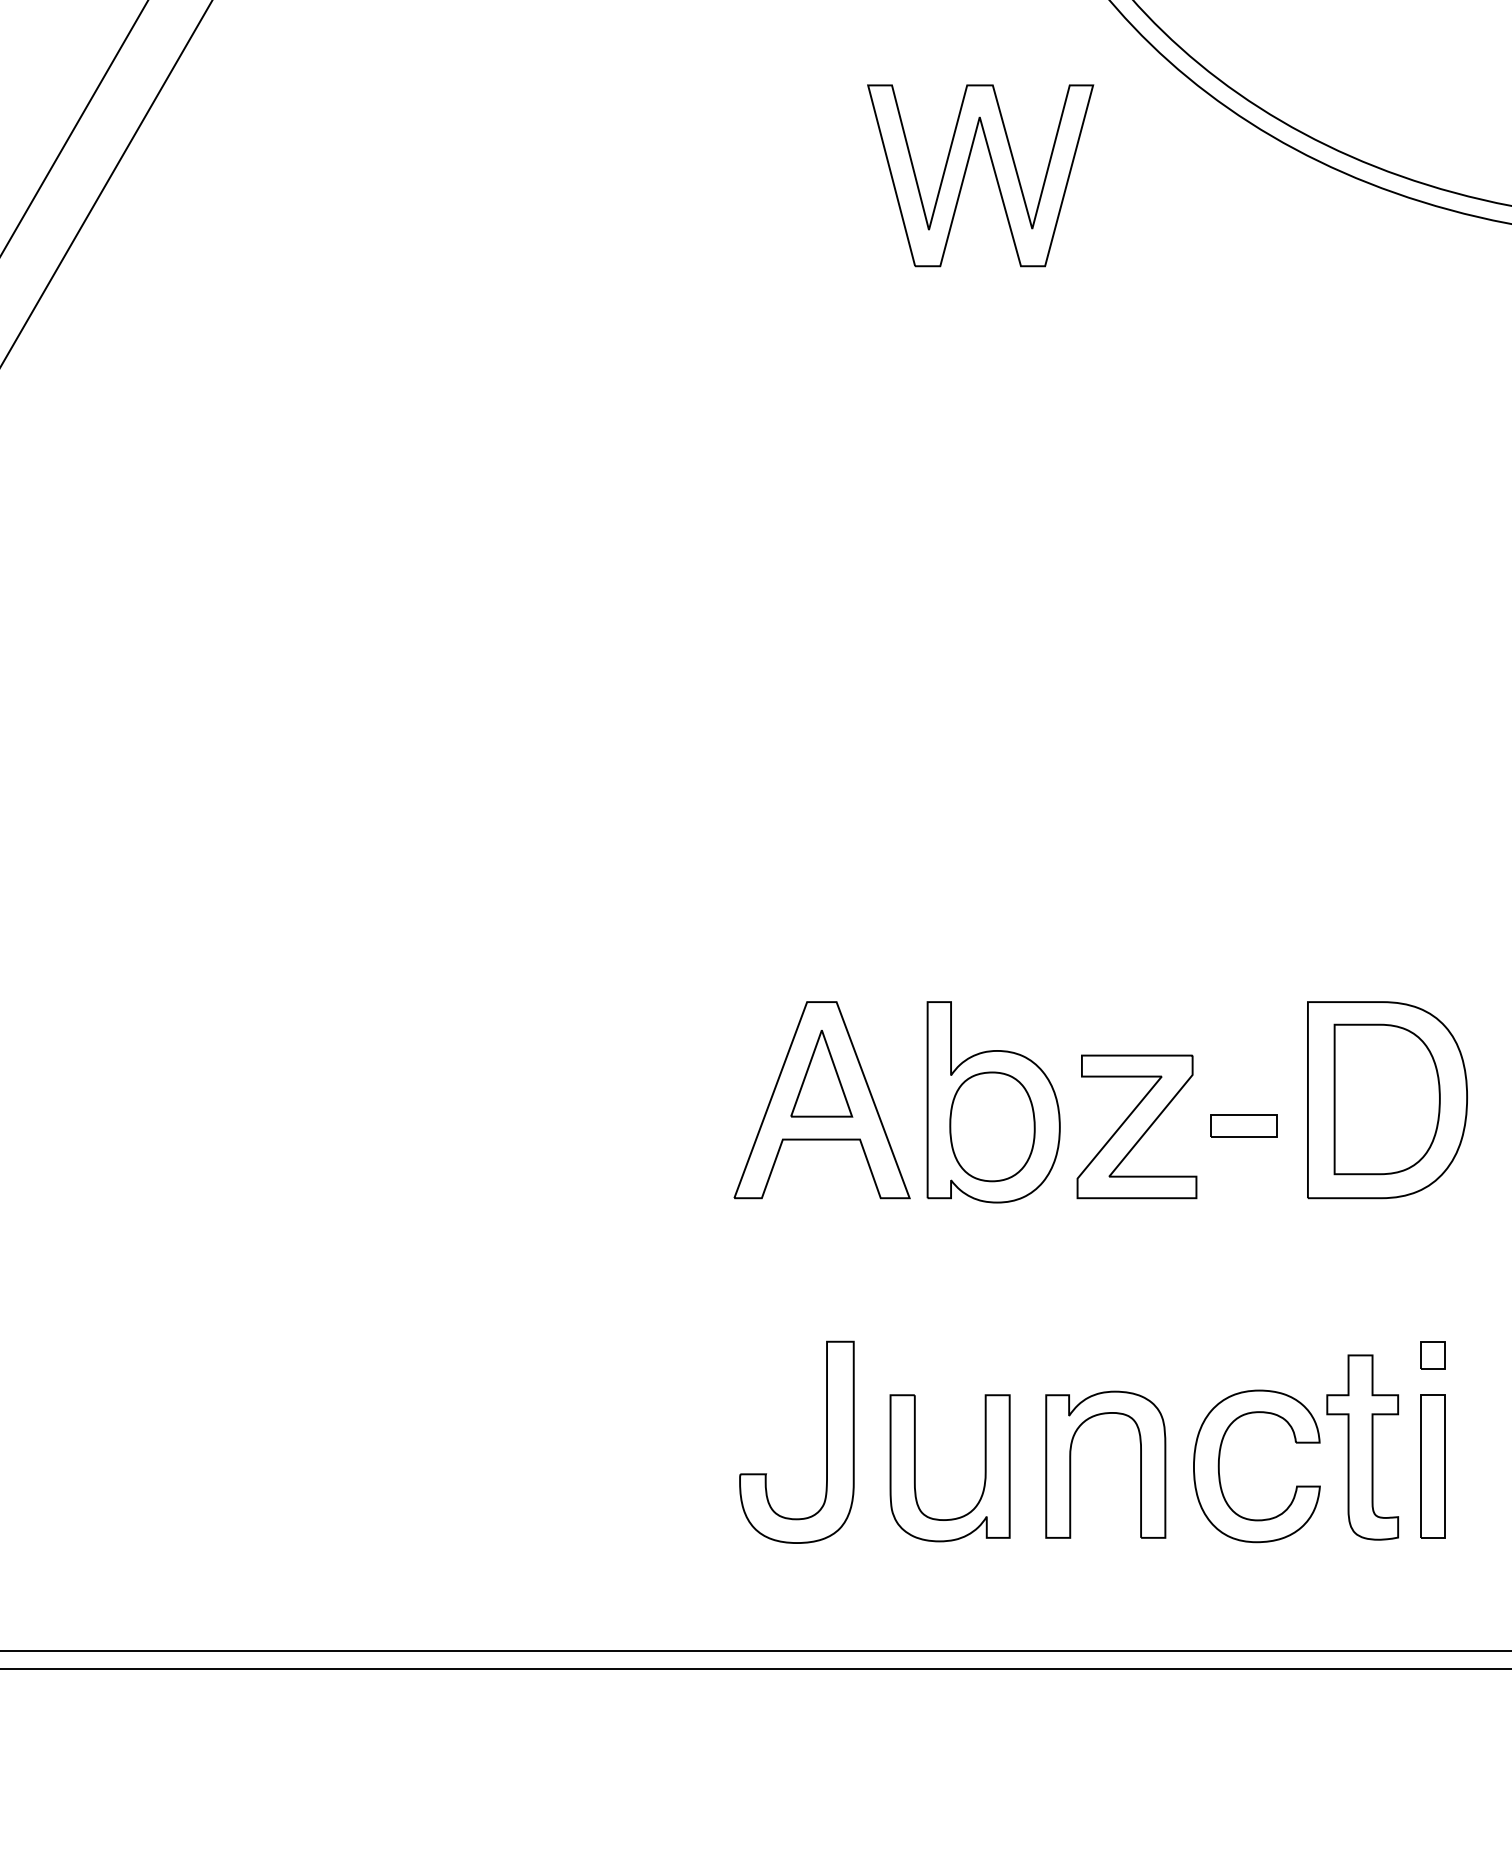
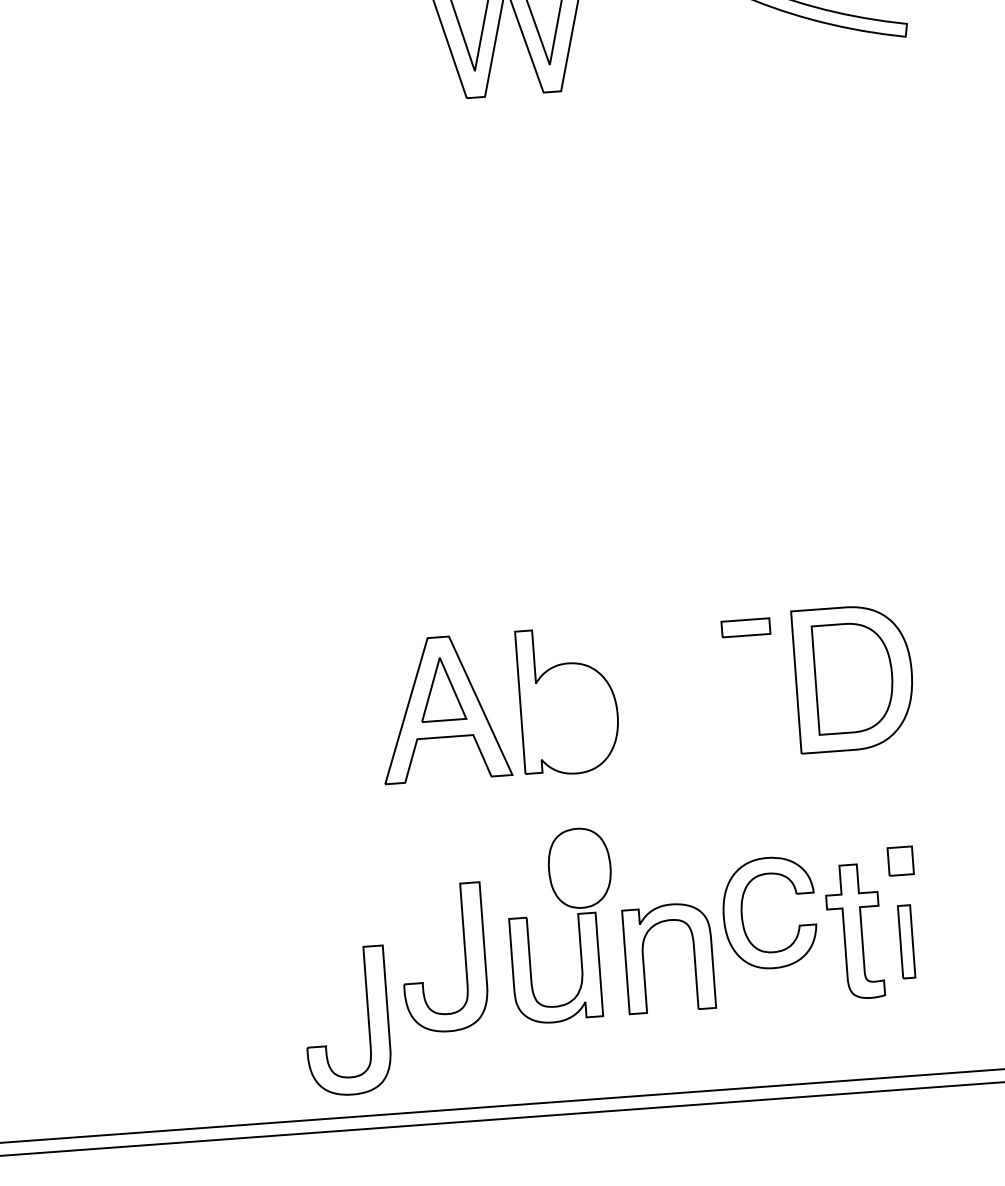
part: (1243, 1125) -> (745, 627), moved
part: (992, 1126) -> (579, 868), moved
part: (1136, 1126) -> (673, 710), removed
part: (1432, 1355) -> (900, 861), size x1.4
part: (1219, 1466) -> (742, 915), moved
part: (1432, 1466) -> (906, 941), size x0.7
part: (687, 1518) -> (368, 1019), added

